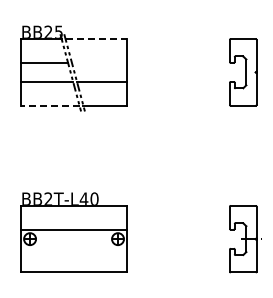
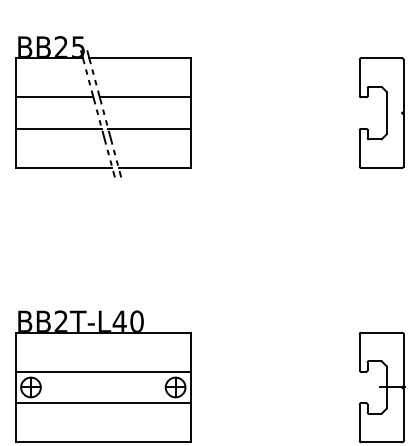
line: (96, 39) -> (140, 59), dashed -> solid
line: (99, 62) -> (145, 96), added
line: (49, 105) -> (62, 167), dashed -> solid
line: (73, 248) -> (102, 402), added

